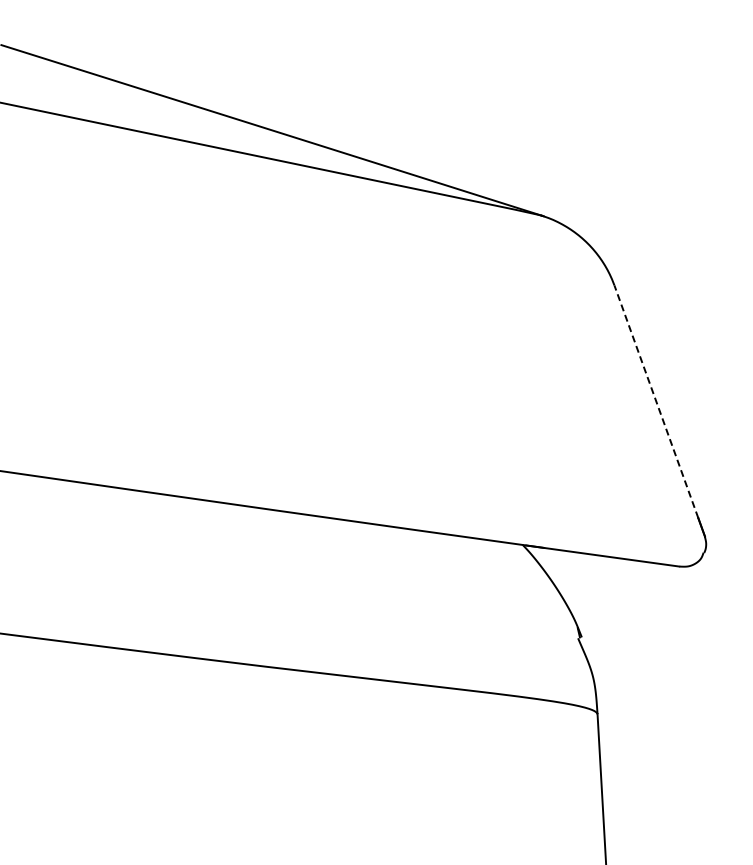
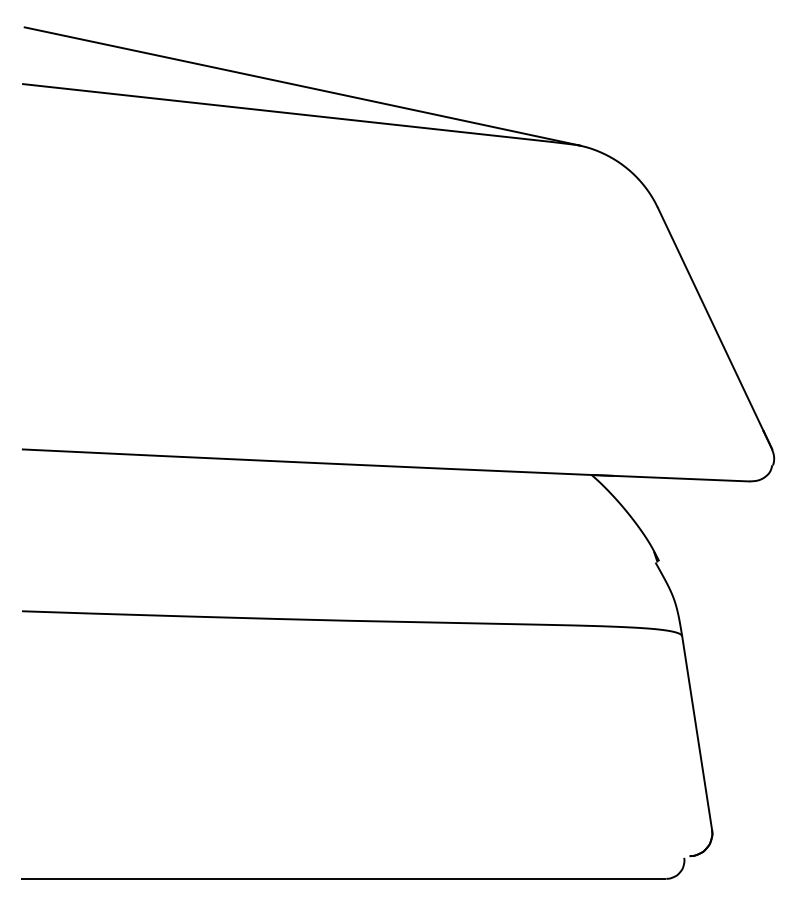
line: (656, 401) -> (710, 319), dashed -> solid

